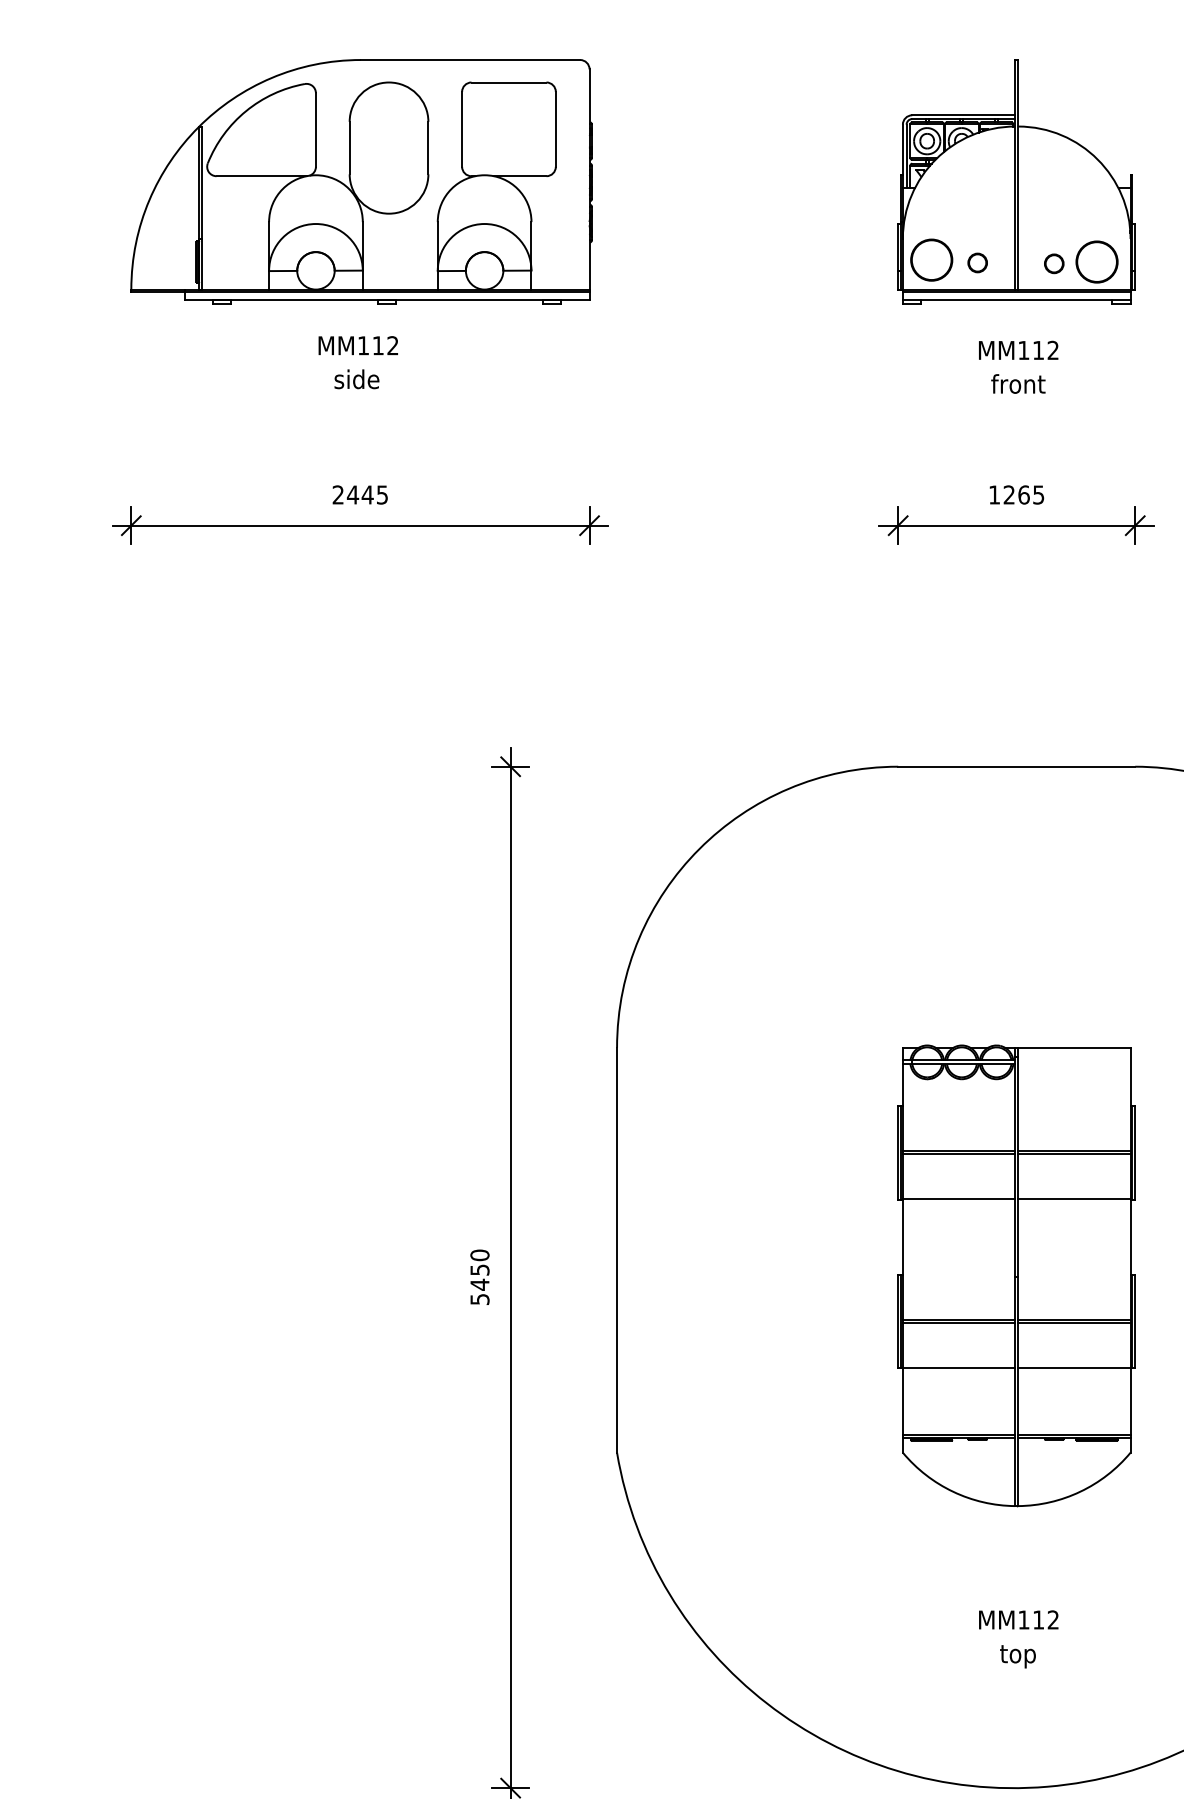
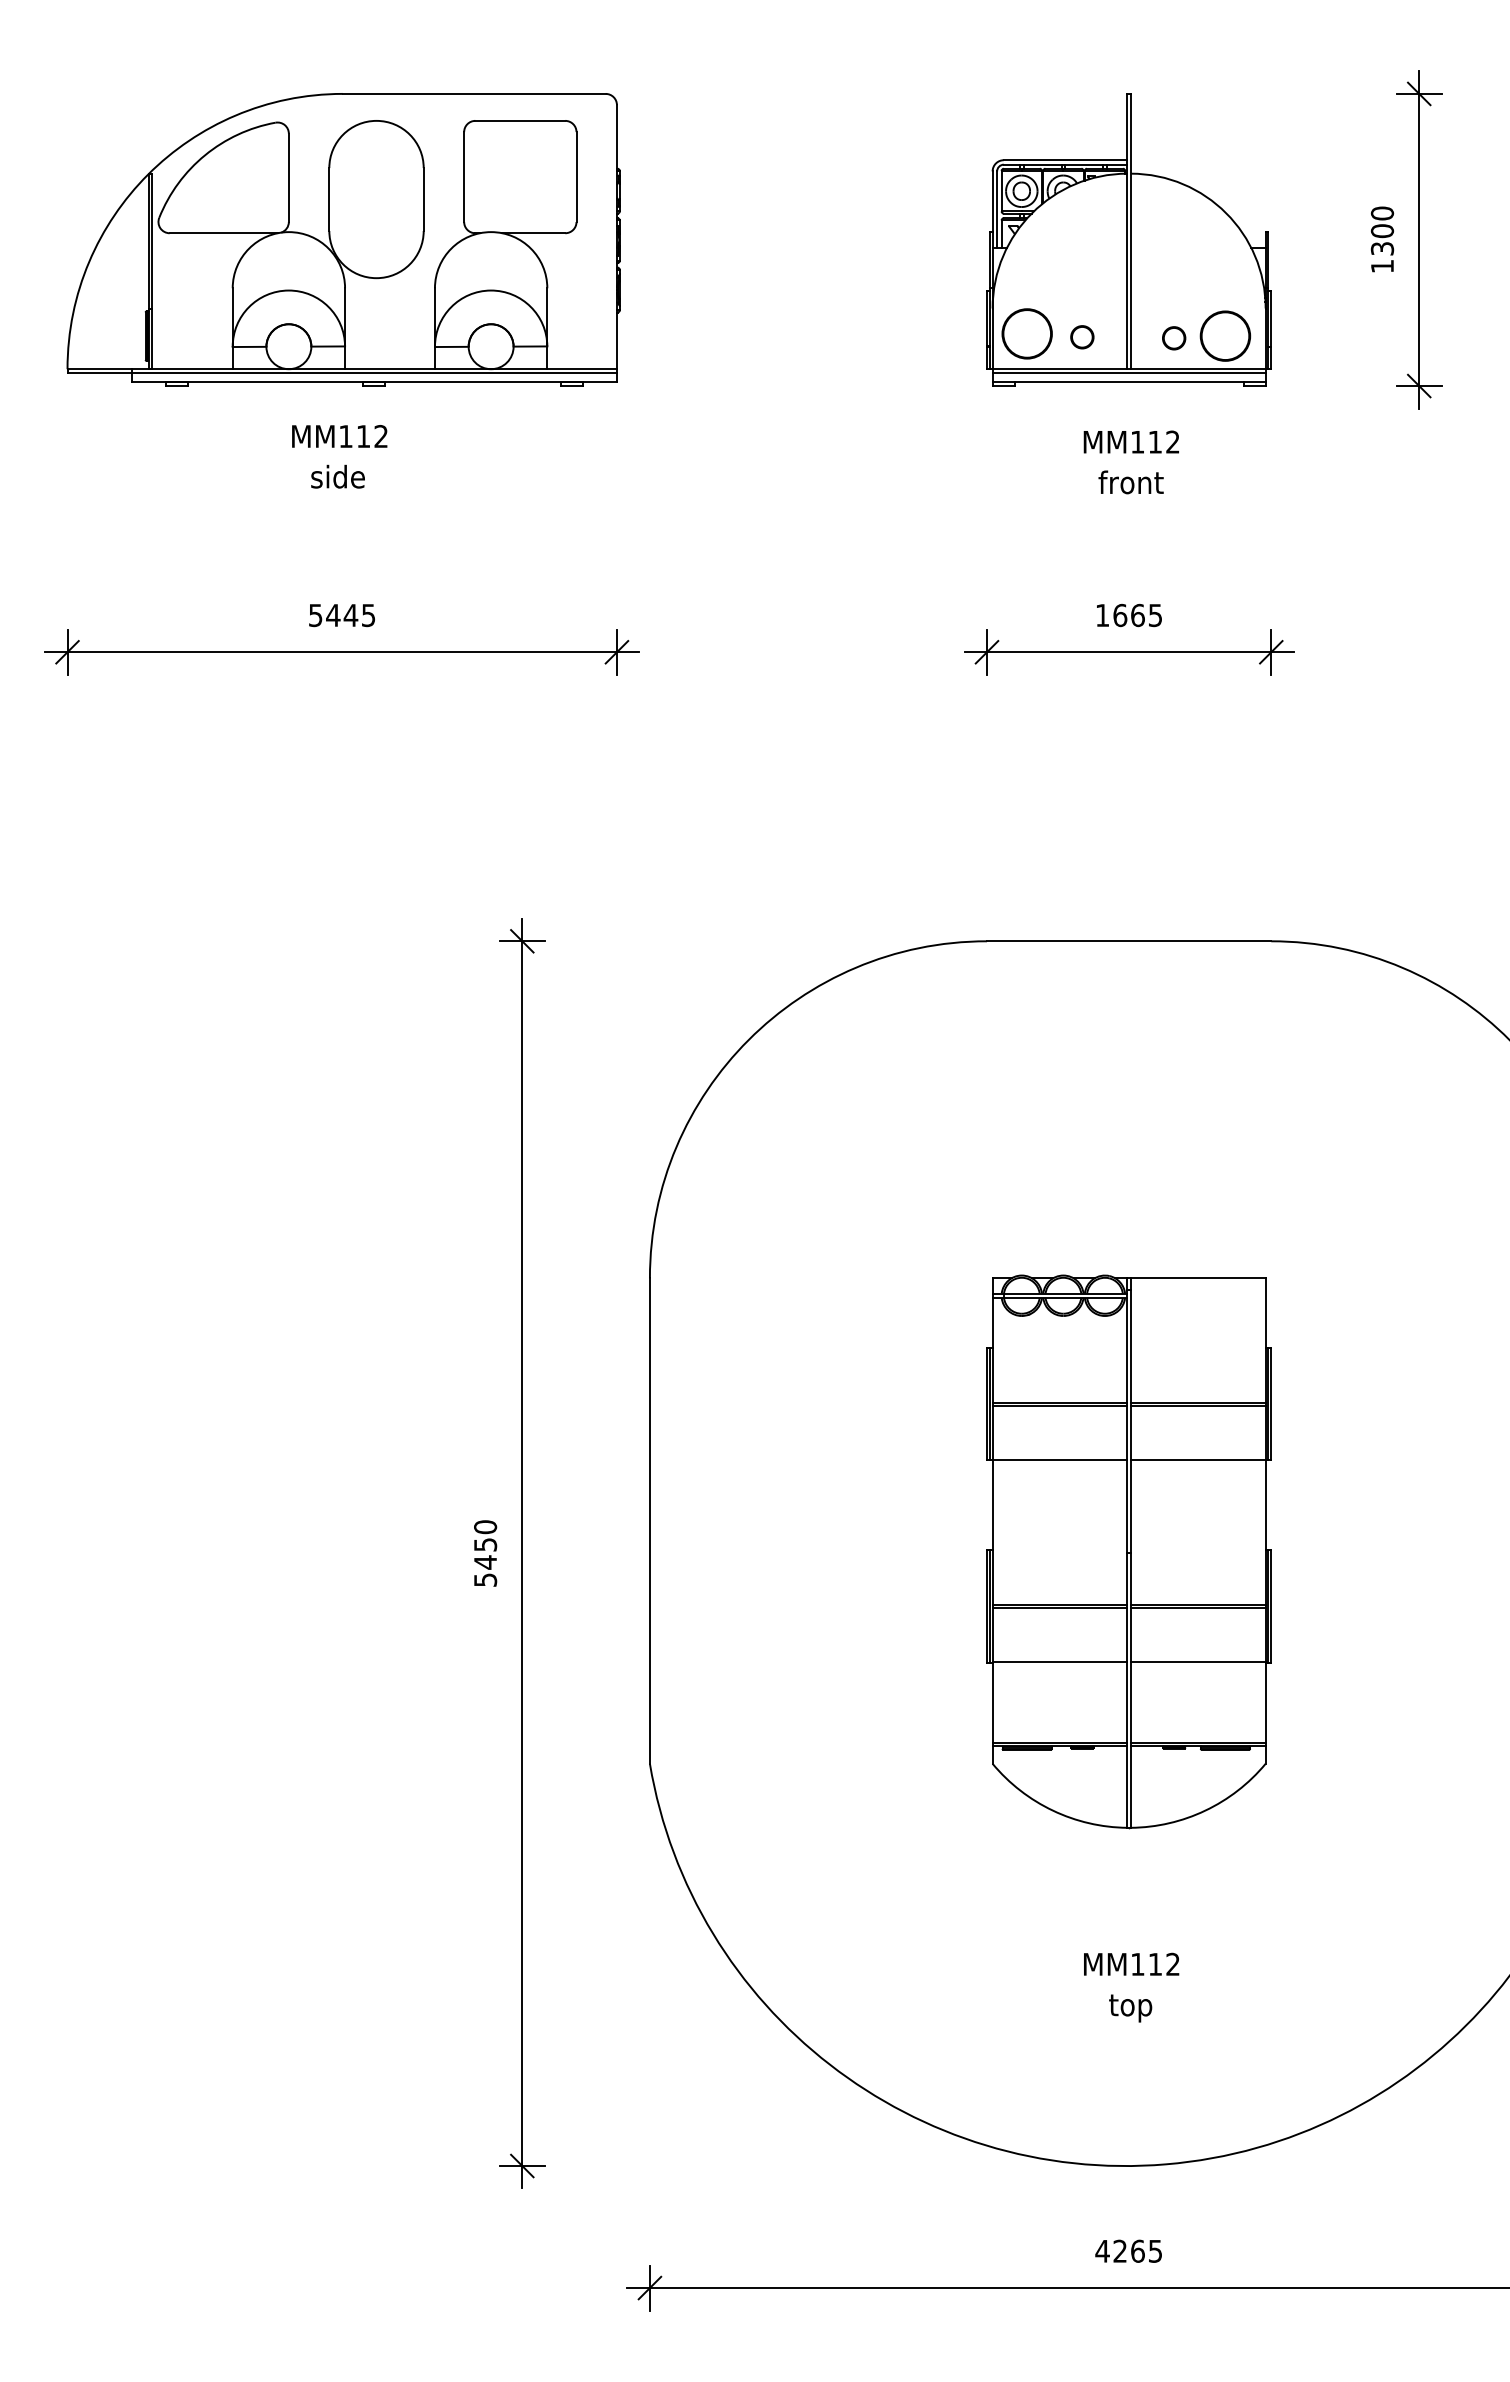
text: (338, 495) -> (315, 615), 2445 -> 5445
text: (1009, 495) -> (1120, 615), 1265 -> 1665

